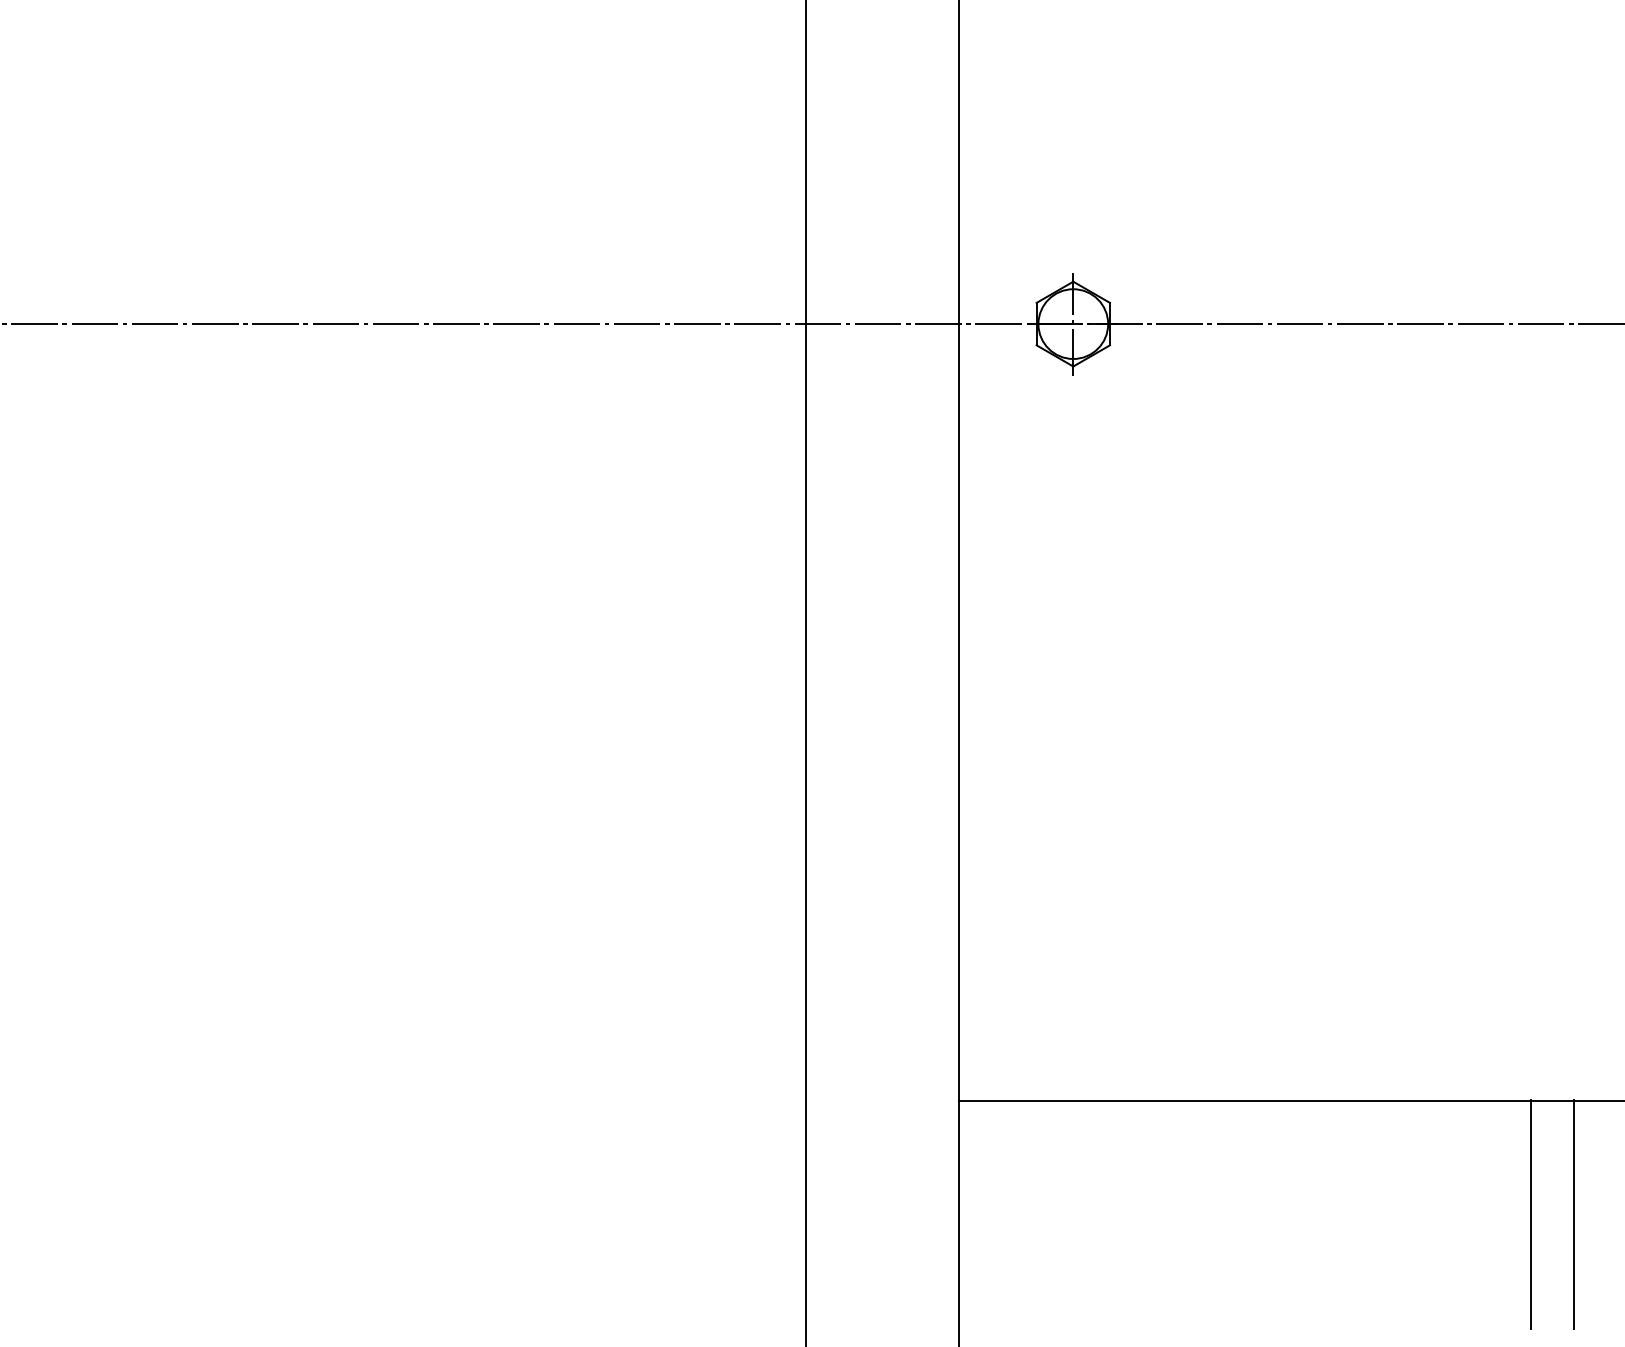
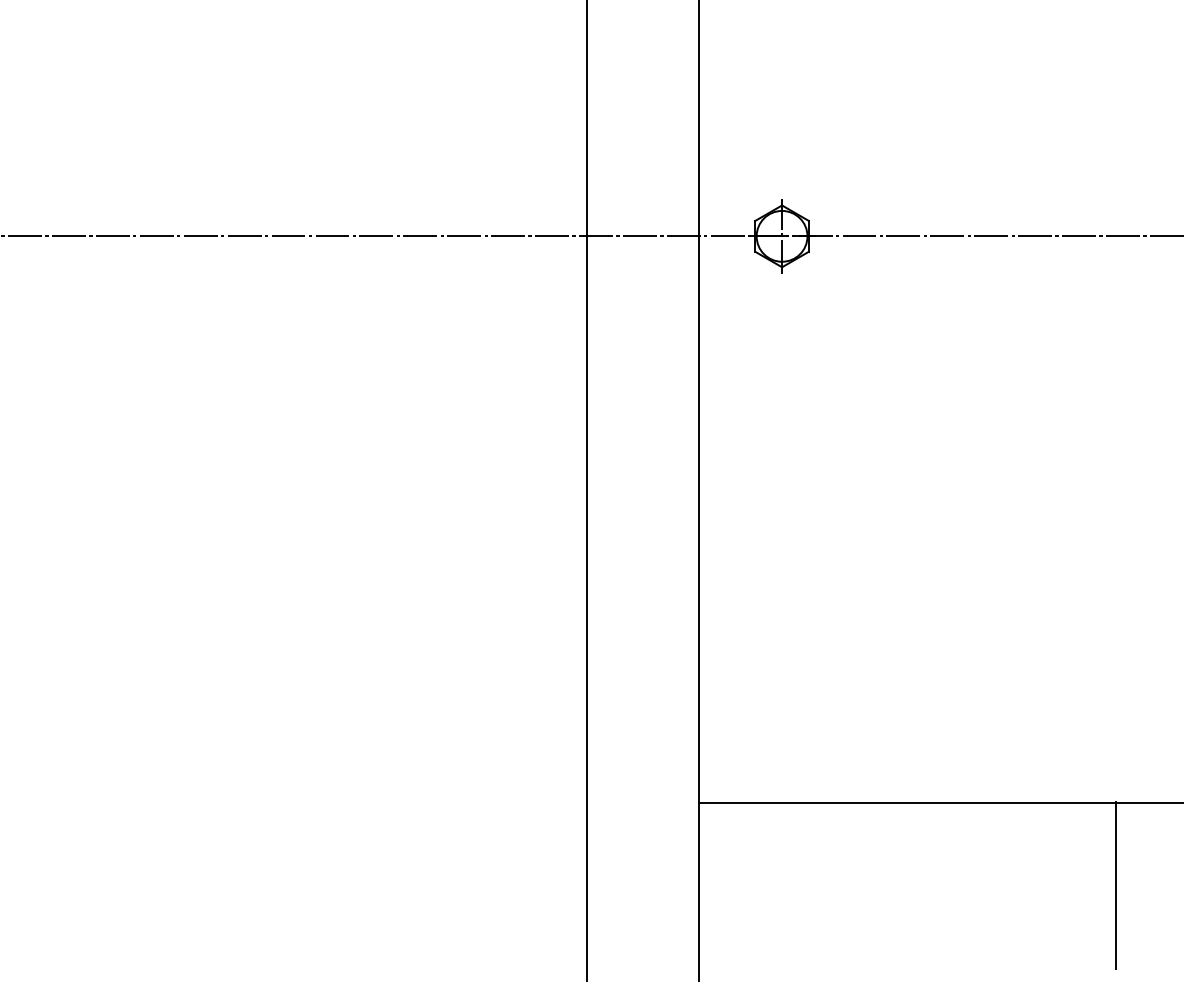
line: (1573, 1214) -> (1146, 885), removed

